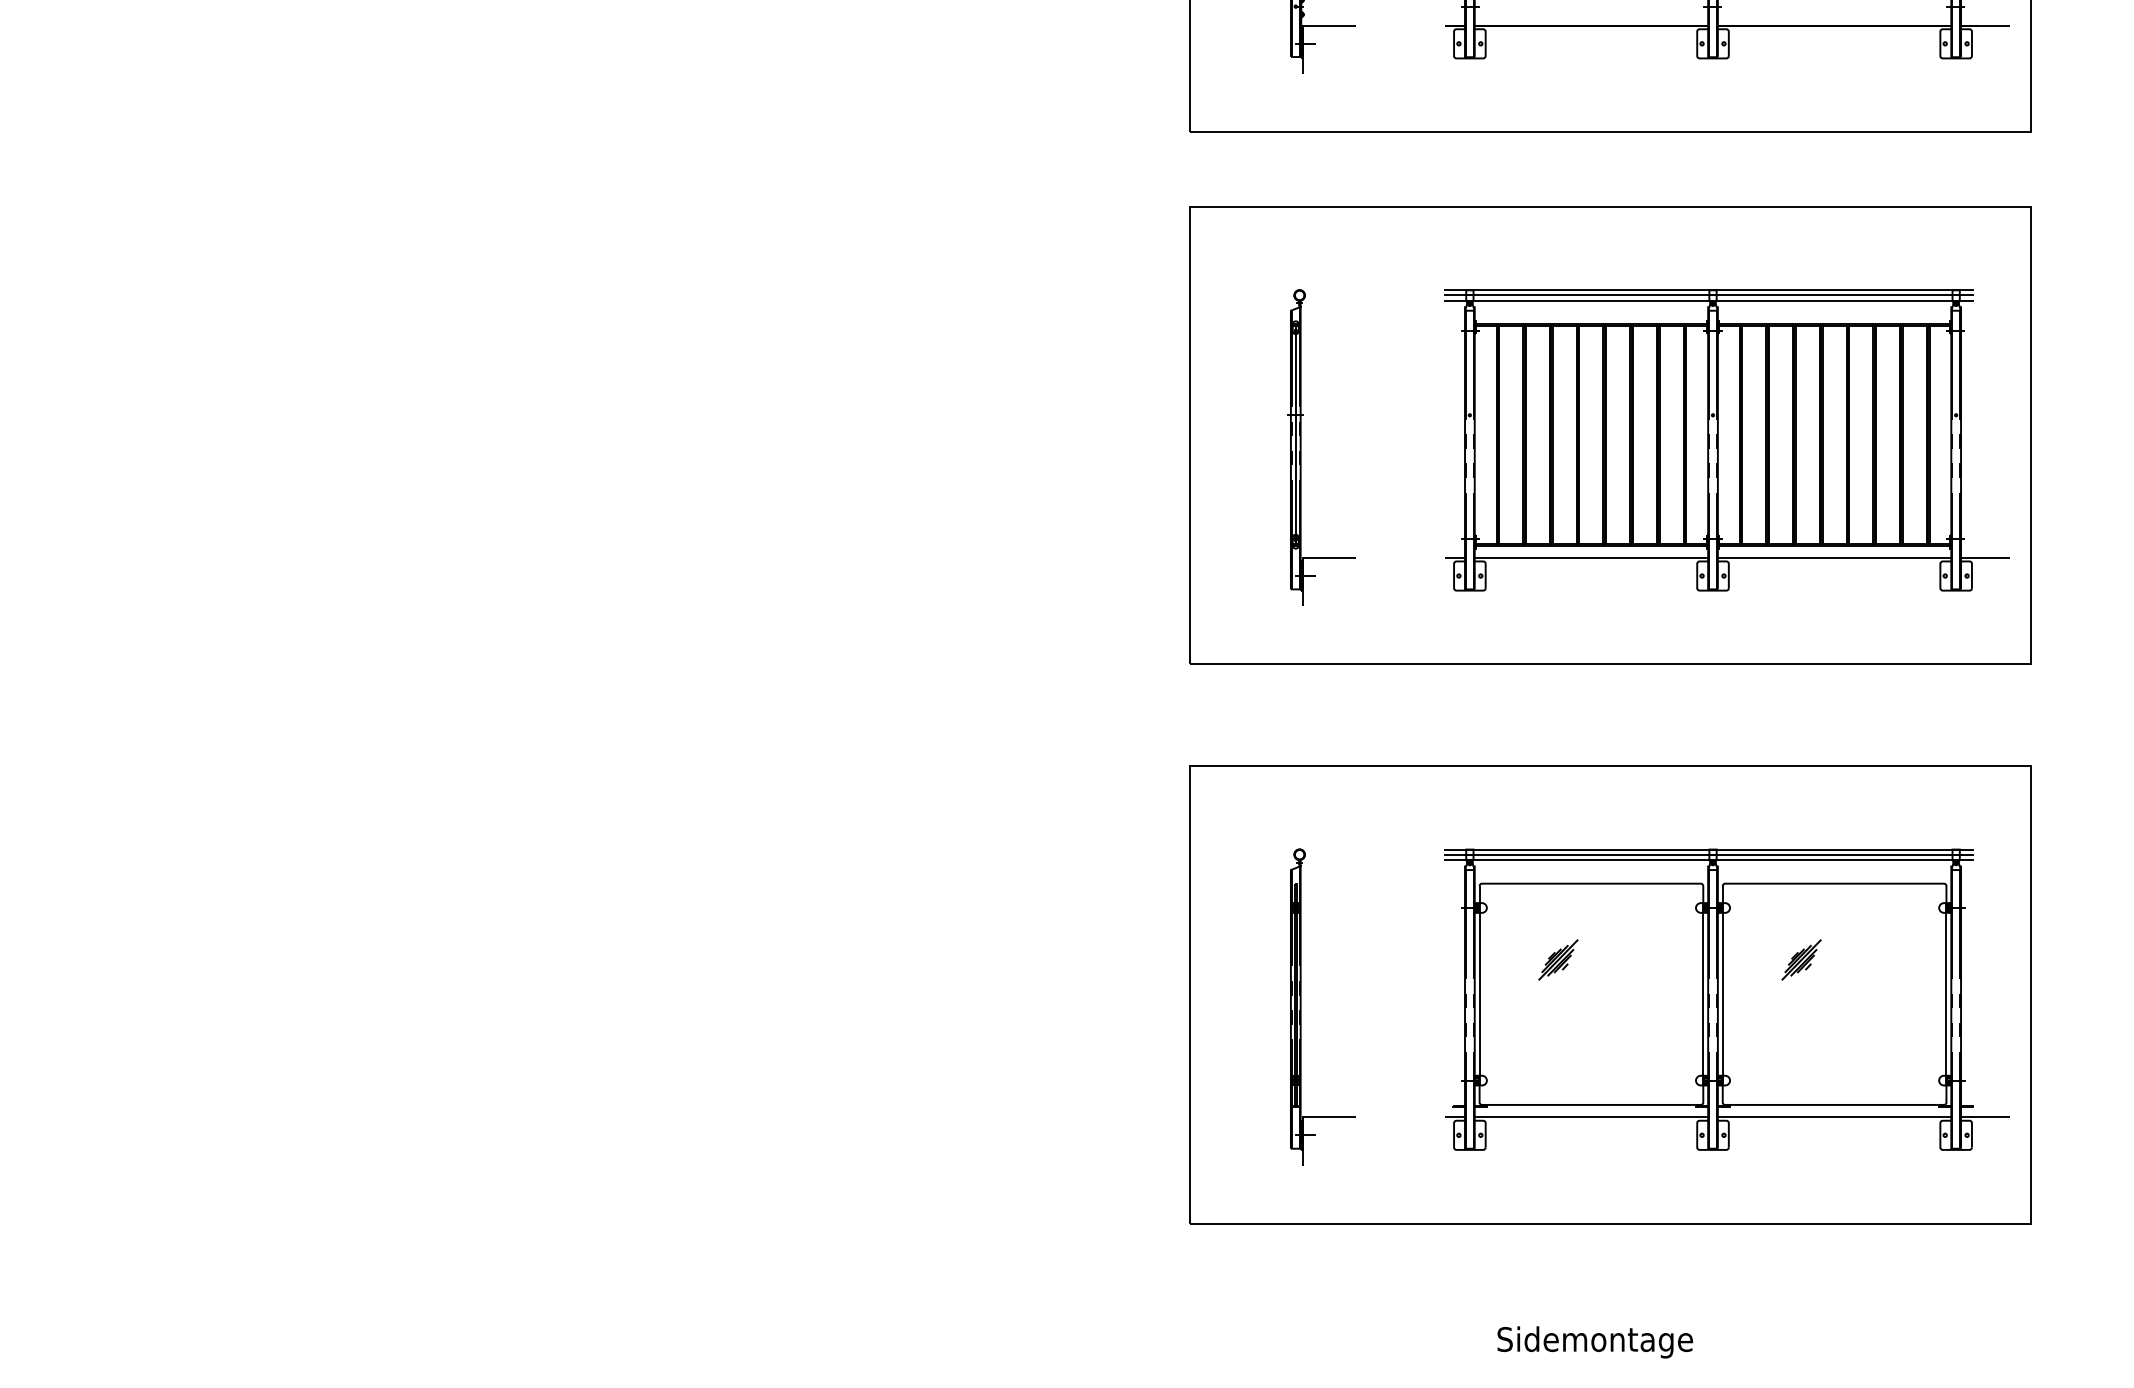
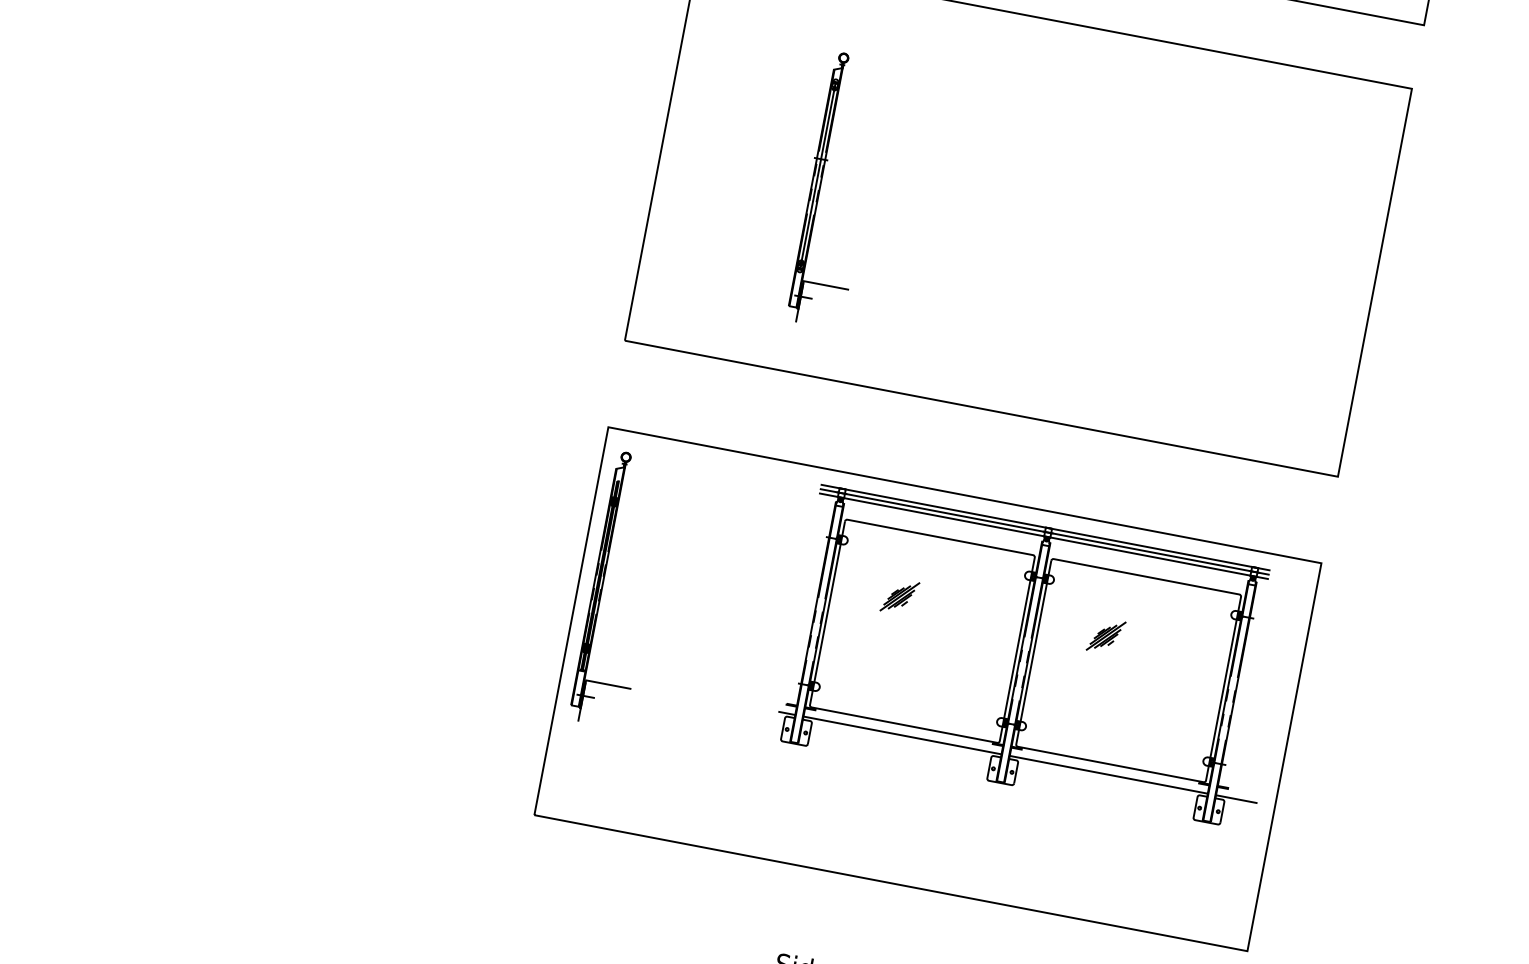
part: (1726, 440) -> (1116, 237), removed
part: (1301, 447) -> (820, 187), moved
part: (1726, 999) -> (1036, 657), moved
part: (1301, 1006) -> (603, 586), moved

